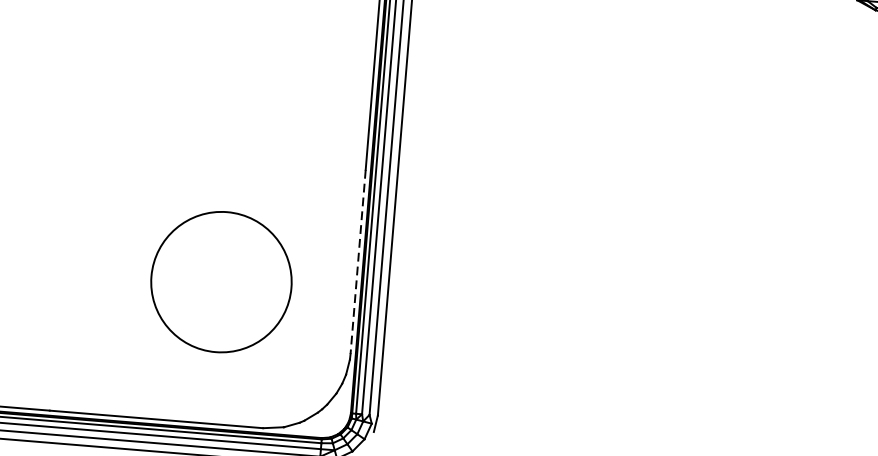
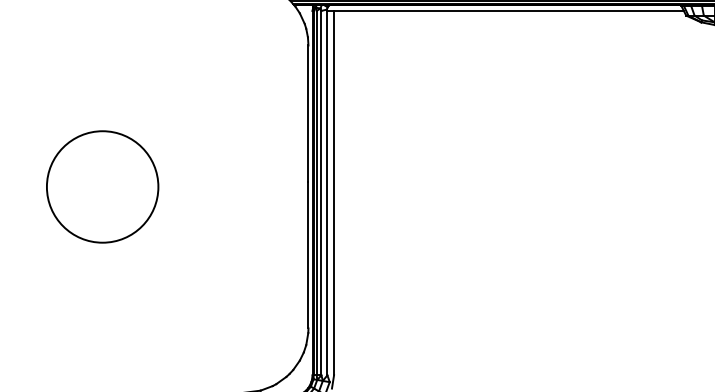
line: (358, 262) -> (308, 255), dashed -> solid
circle: (221, 281) -> (102, 186), moved

